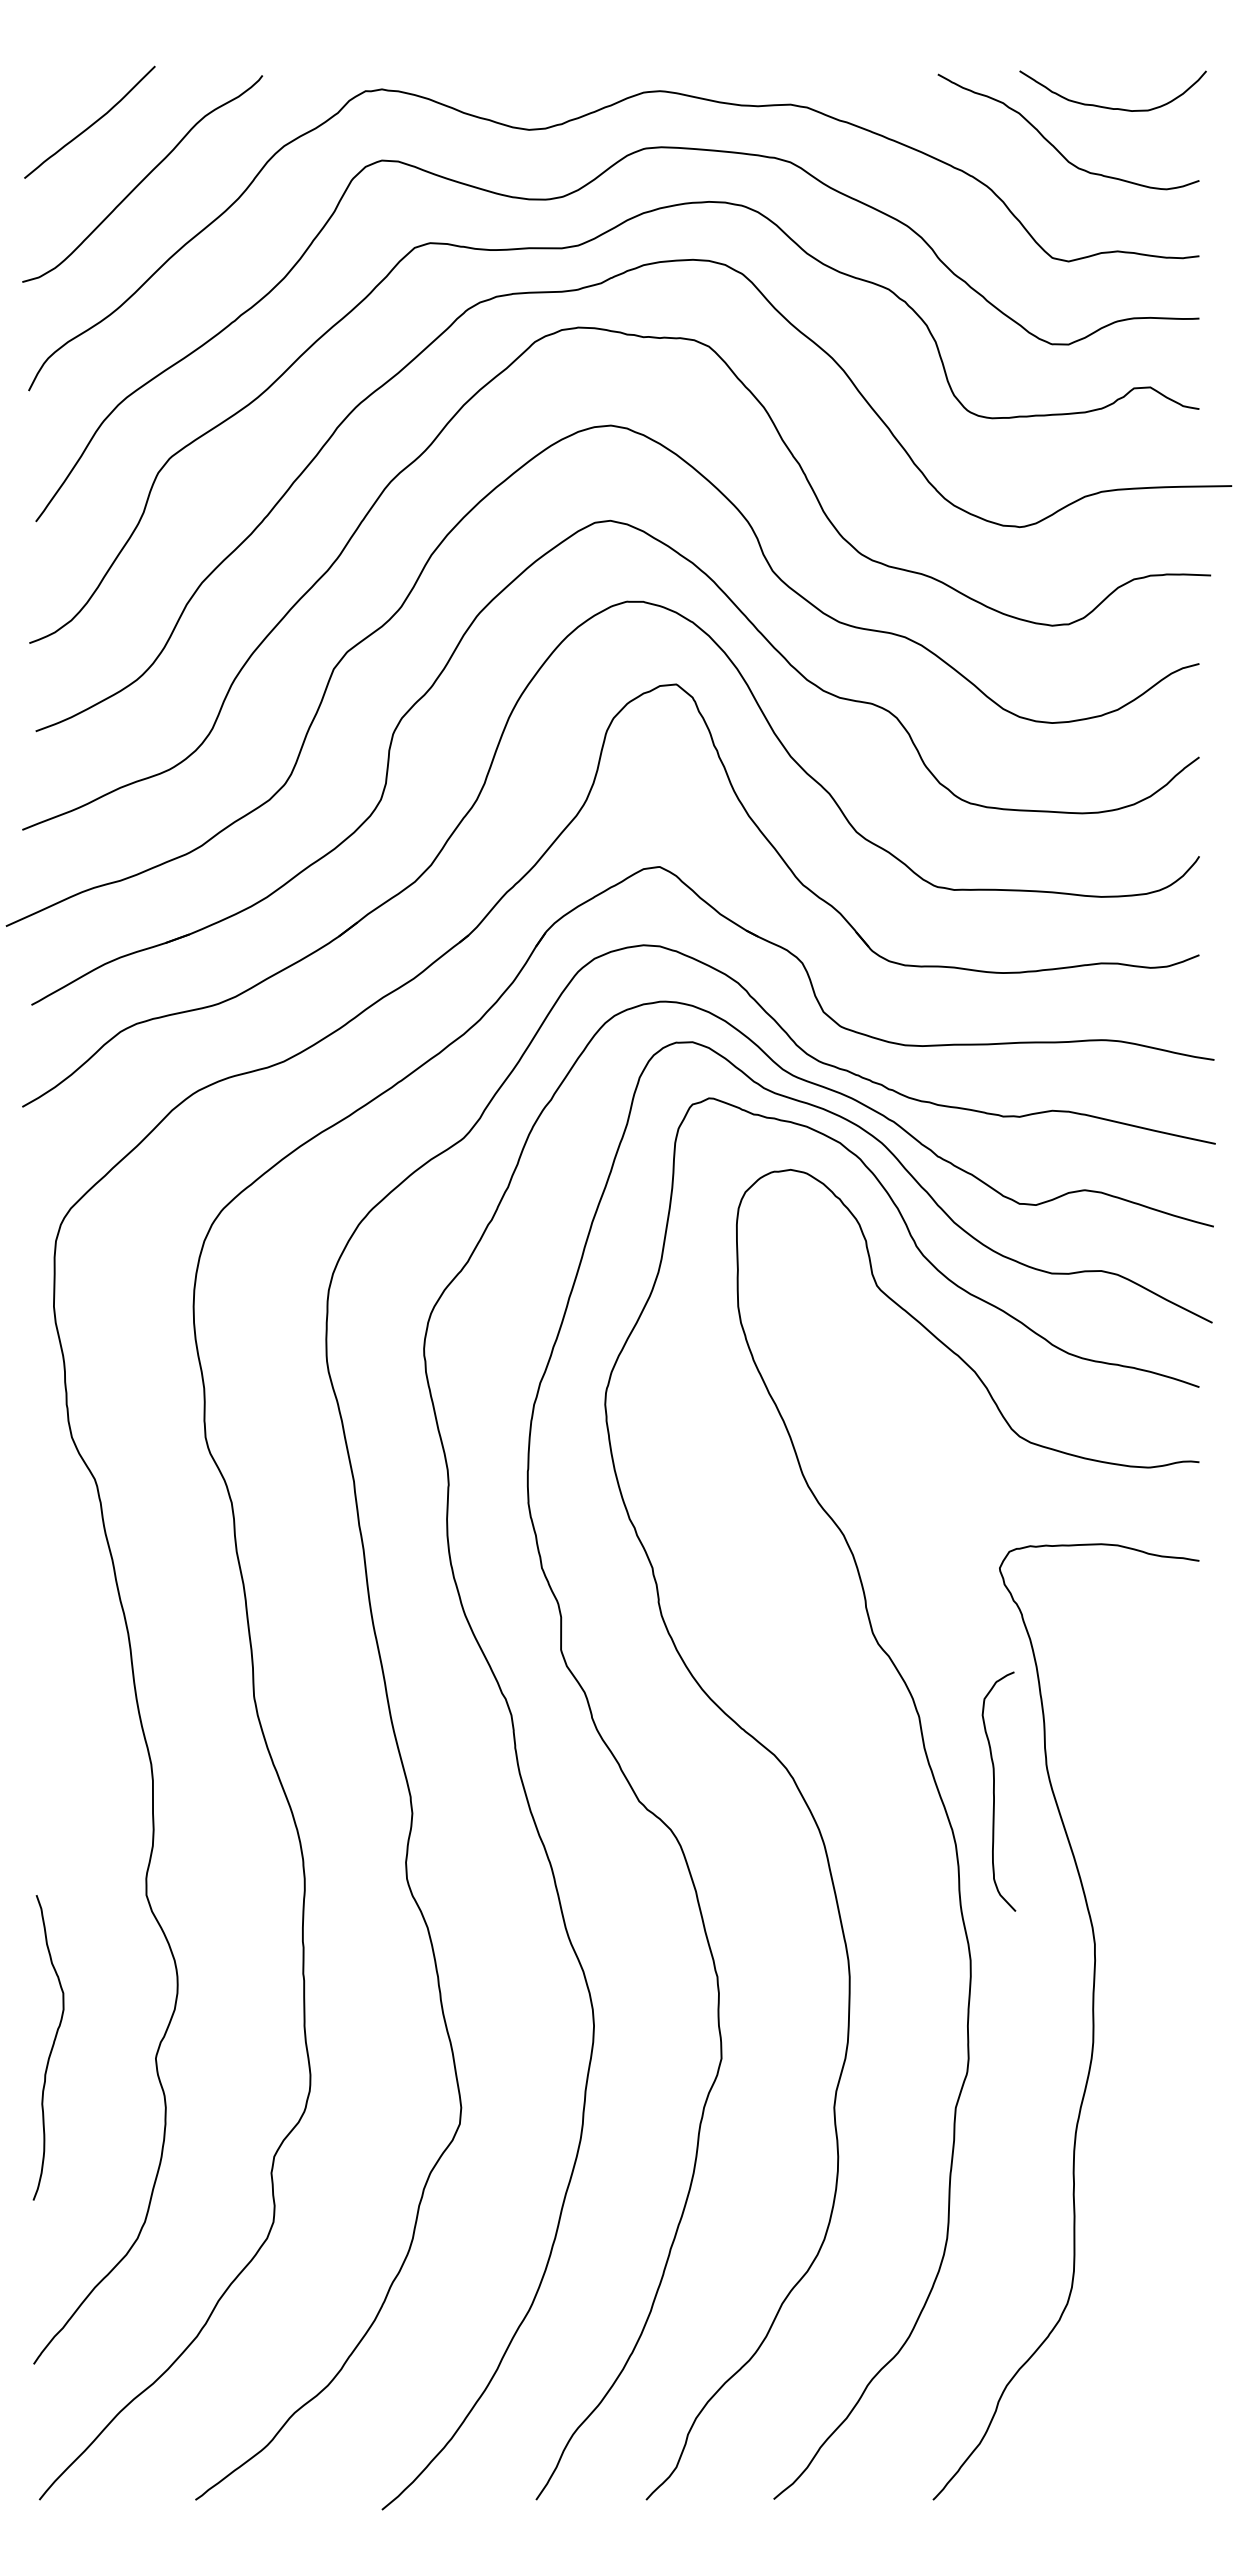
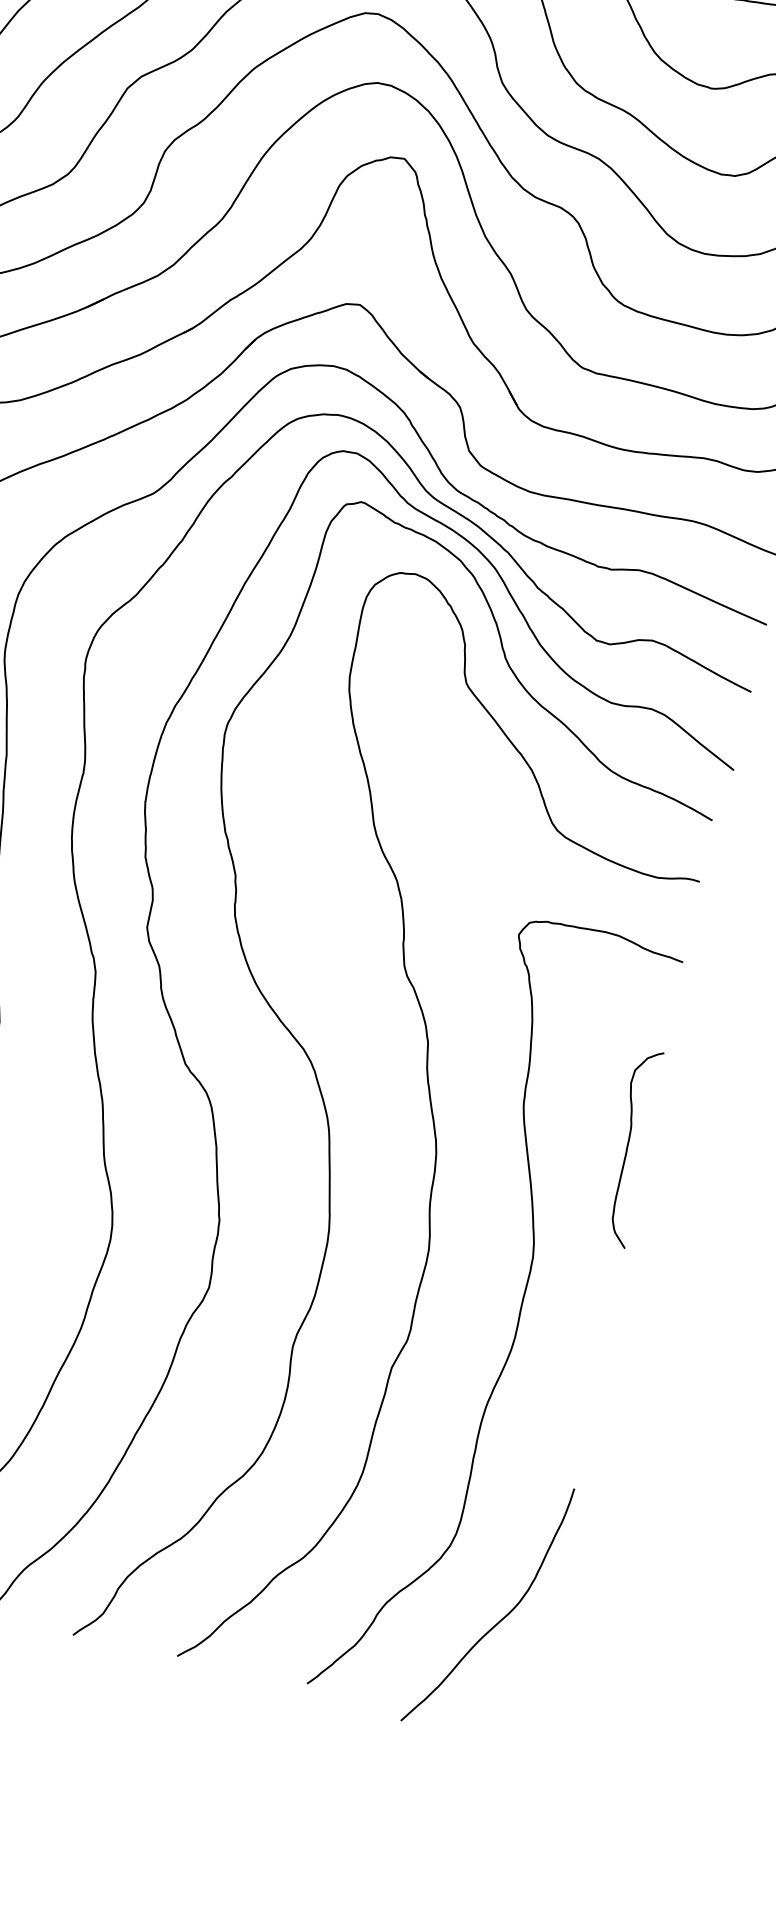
curve: (994, 1791) -> (627, 1147), moved
curve: (1143, 2379) -> (499, 1620), added

